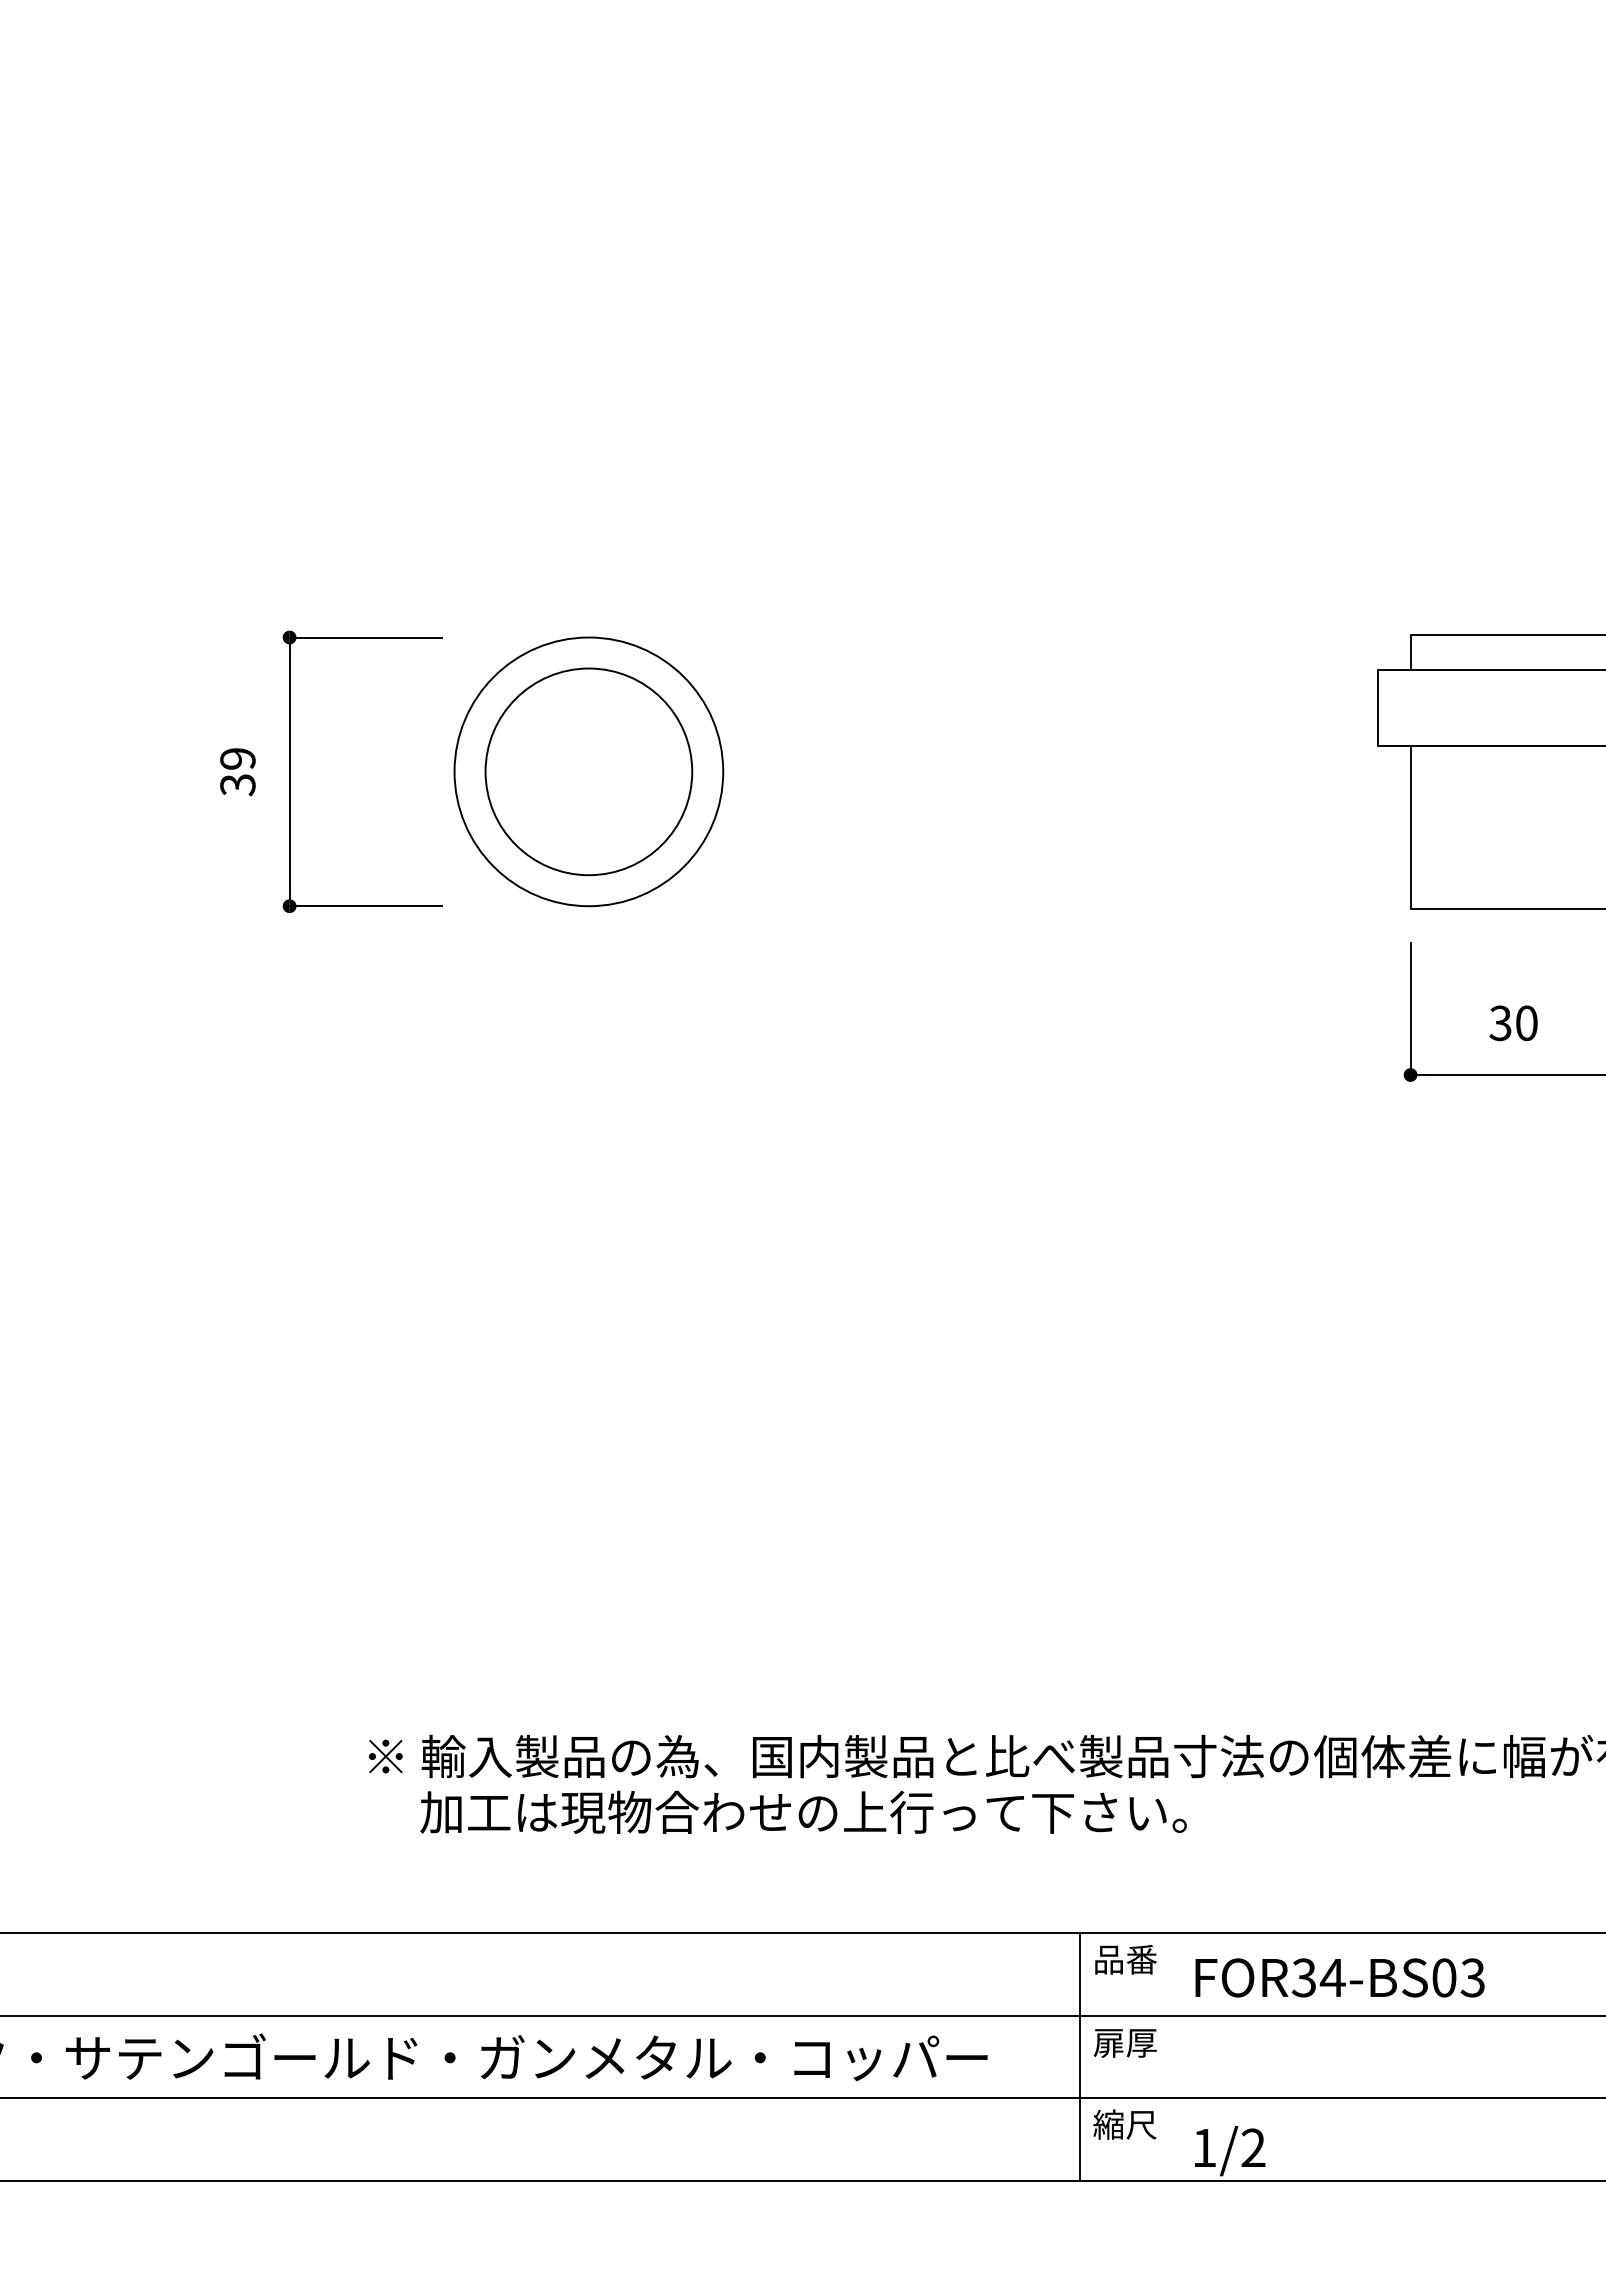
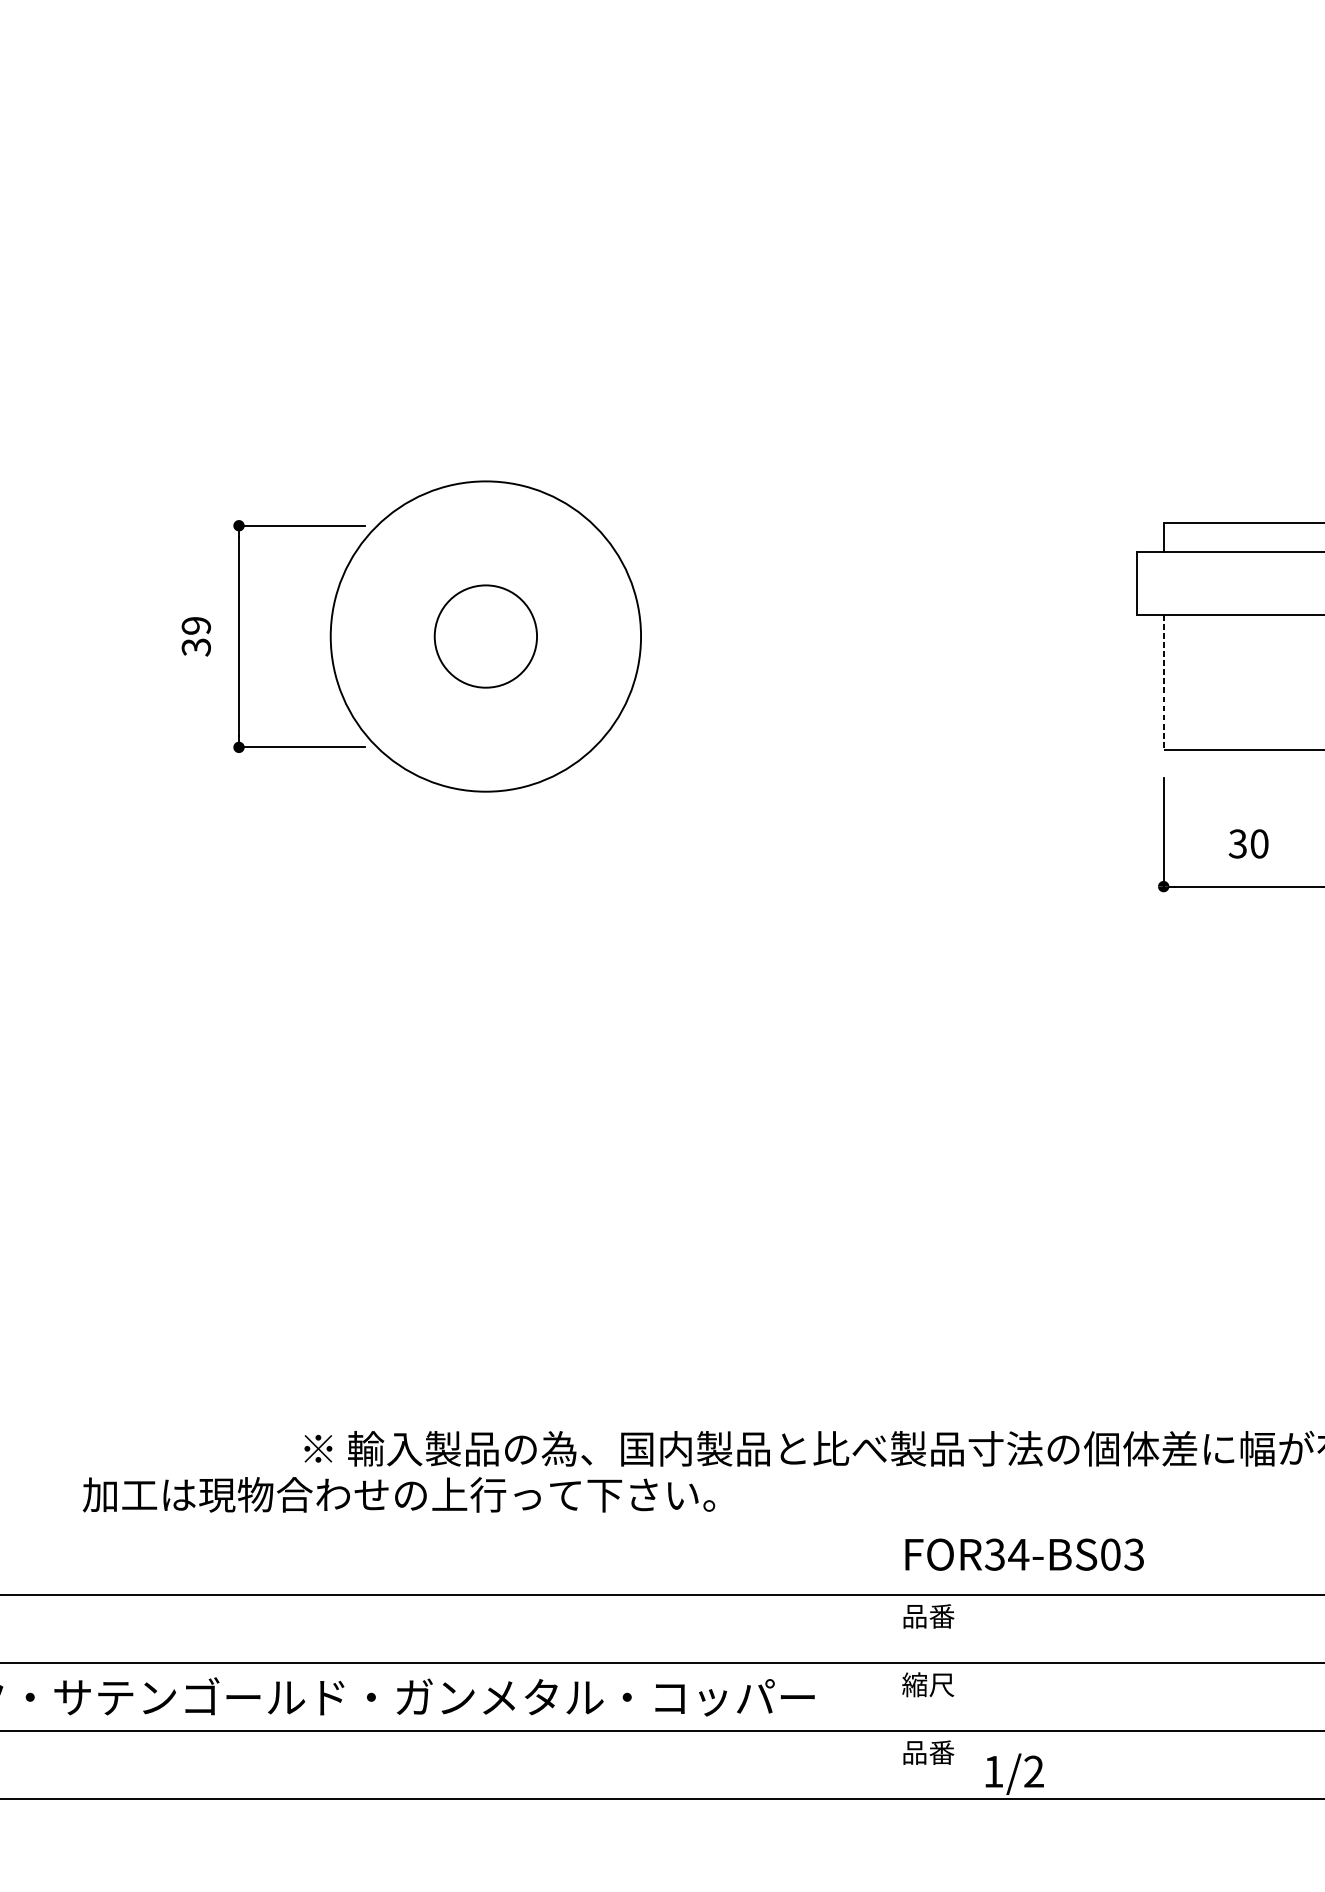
circle: (588, 771) -> (485, 636), size x0.6
circle: (588, 771) -> (485, 636), size x1.4
line: (1410, 827) -> (1163, 682), solid -> dashed
text: (803, 1811) -> (398, 1494), moved
text: (1339, 1977) -> (1024, 1554), moved
text: (1124, 2042) -> (927, 1684), 扉厚 -> 縮尺
line: (1080, 2057) -> (891, 1697), removed
text: (1124, 2124) -> (927, 1752), 縮尺 -> 品番

